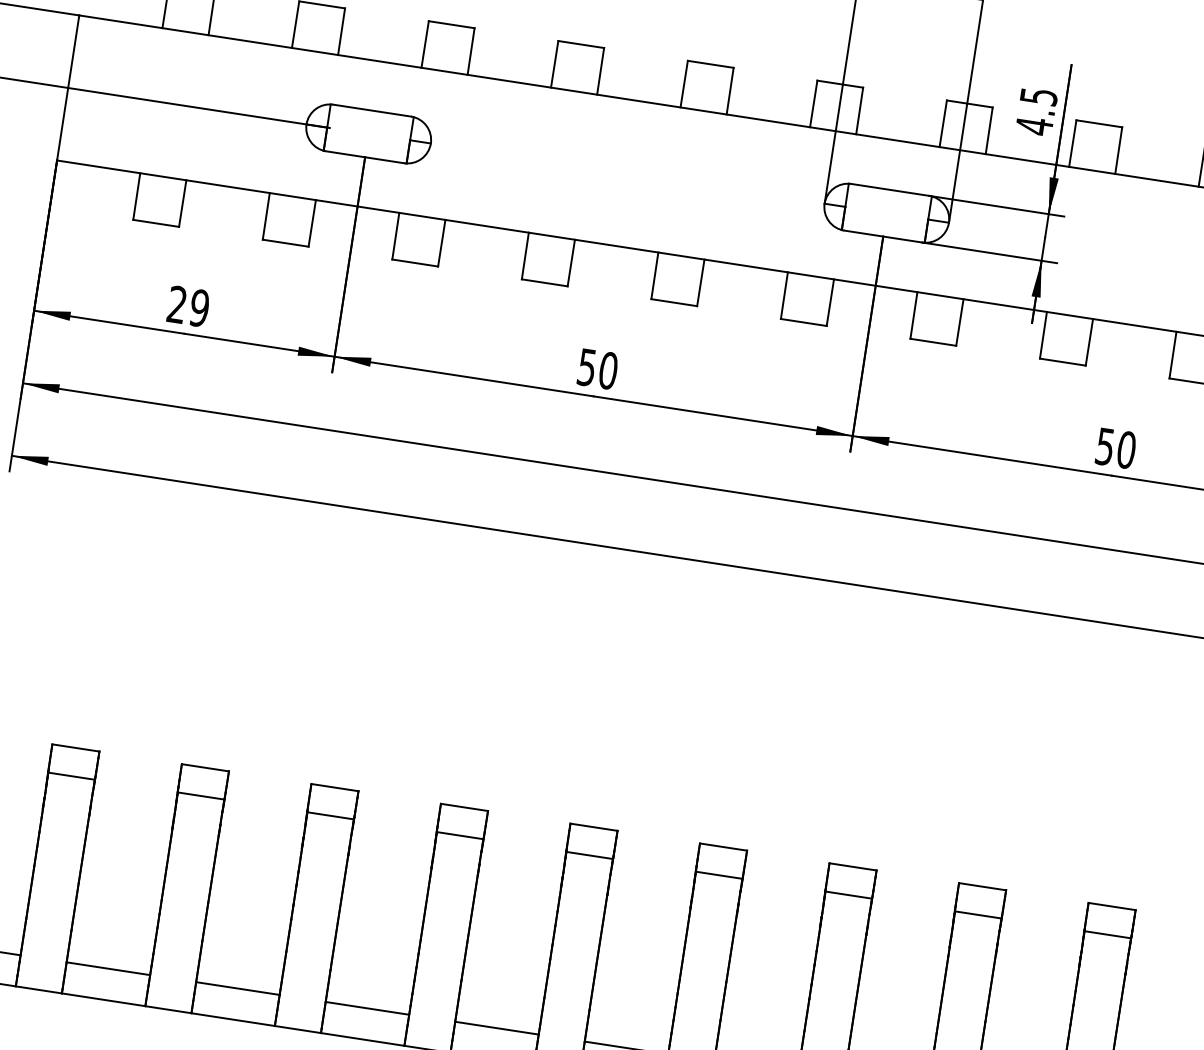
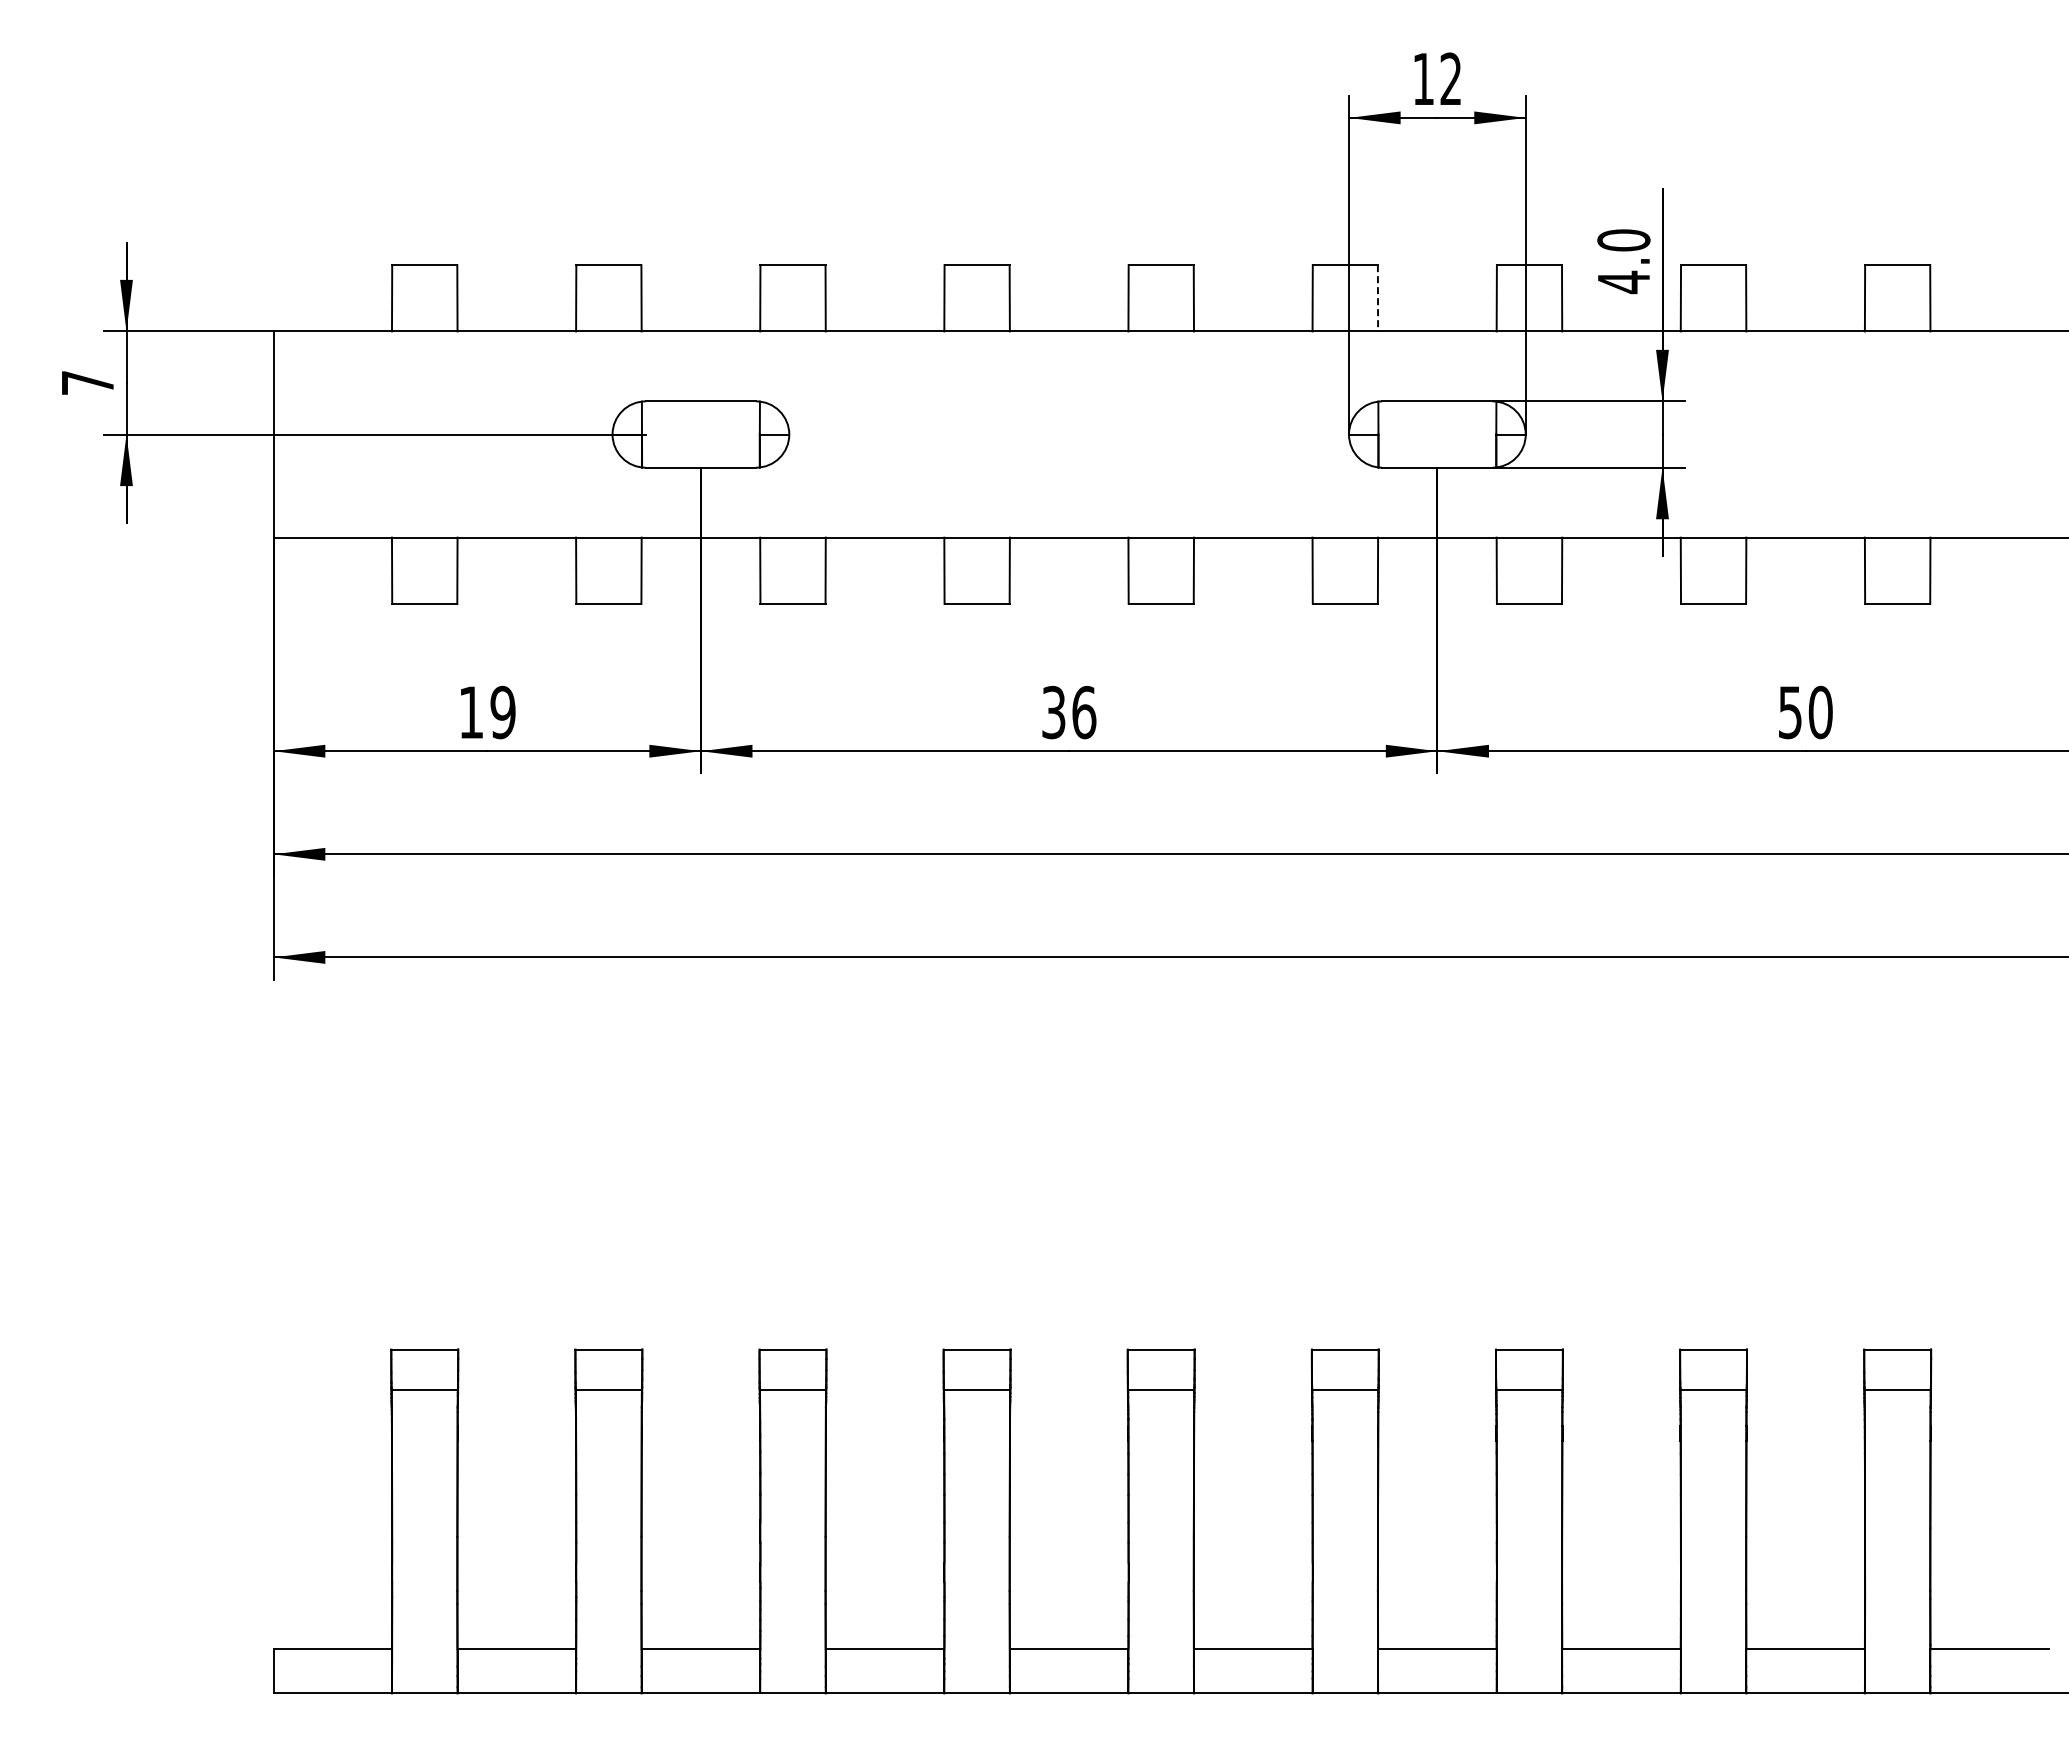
text: (1038, 96) -> (1623, 240), 4.5 -> 4.0
line: (859, 111) -> (1377, 298), solid -> dashed
text: (176, 303) -> (470, 711), 29 -> 19
text: (598, 369) -> (1069, 712), 50 -> 36

